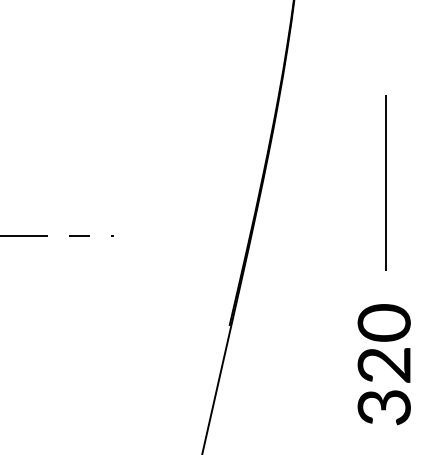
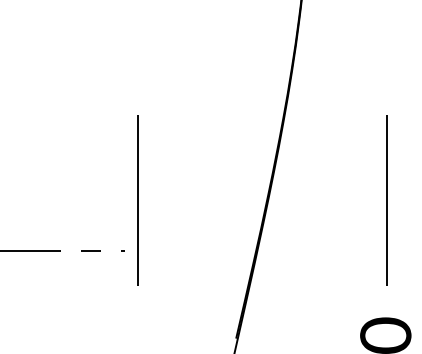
line: (127, 182) -> (137, 199), added

